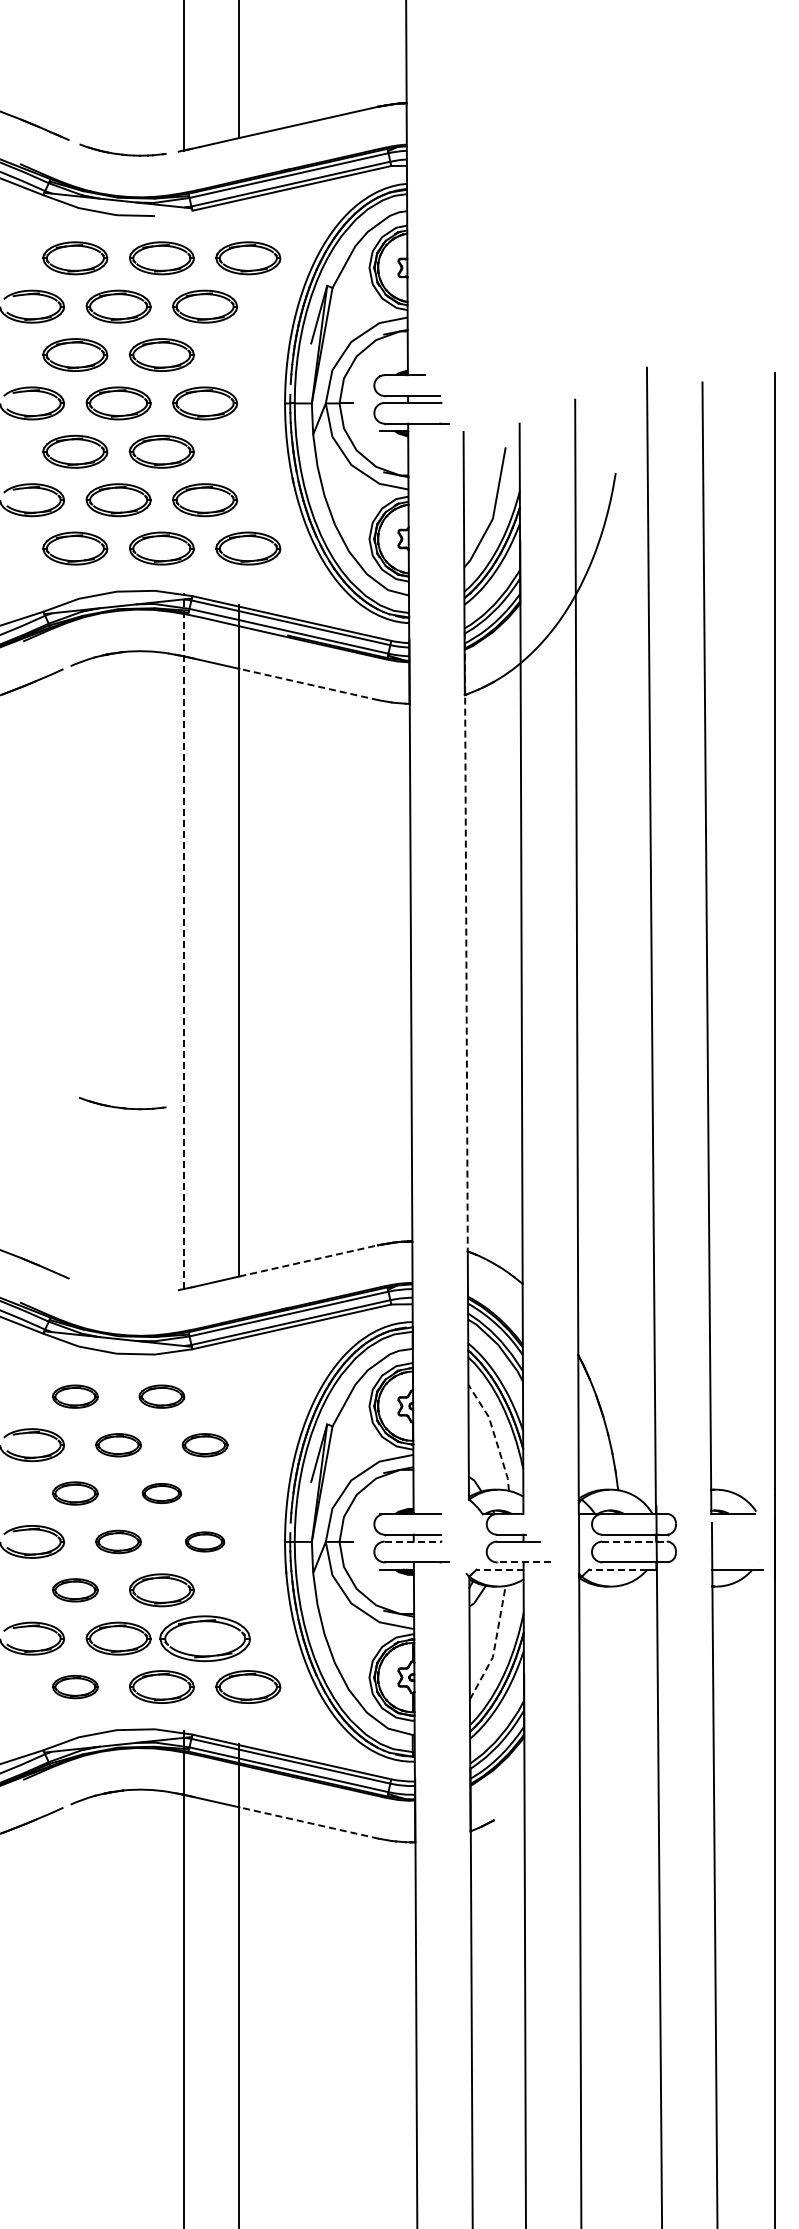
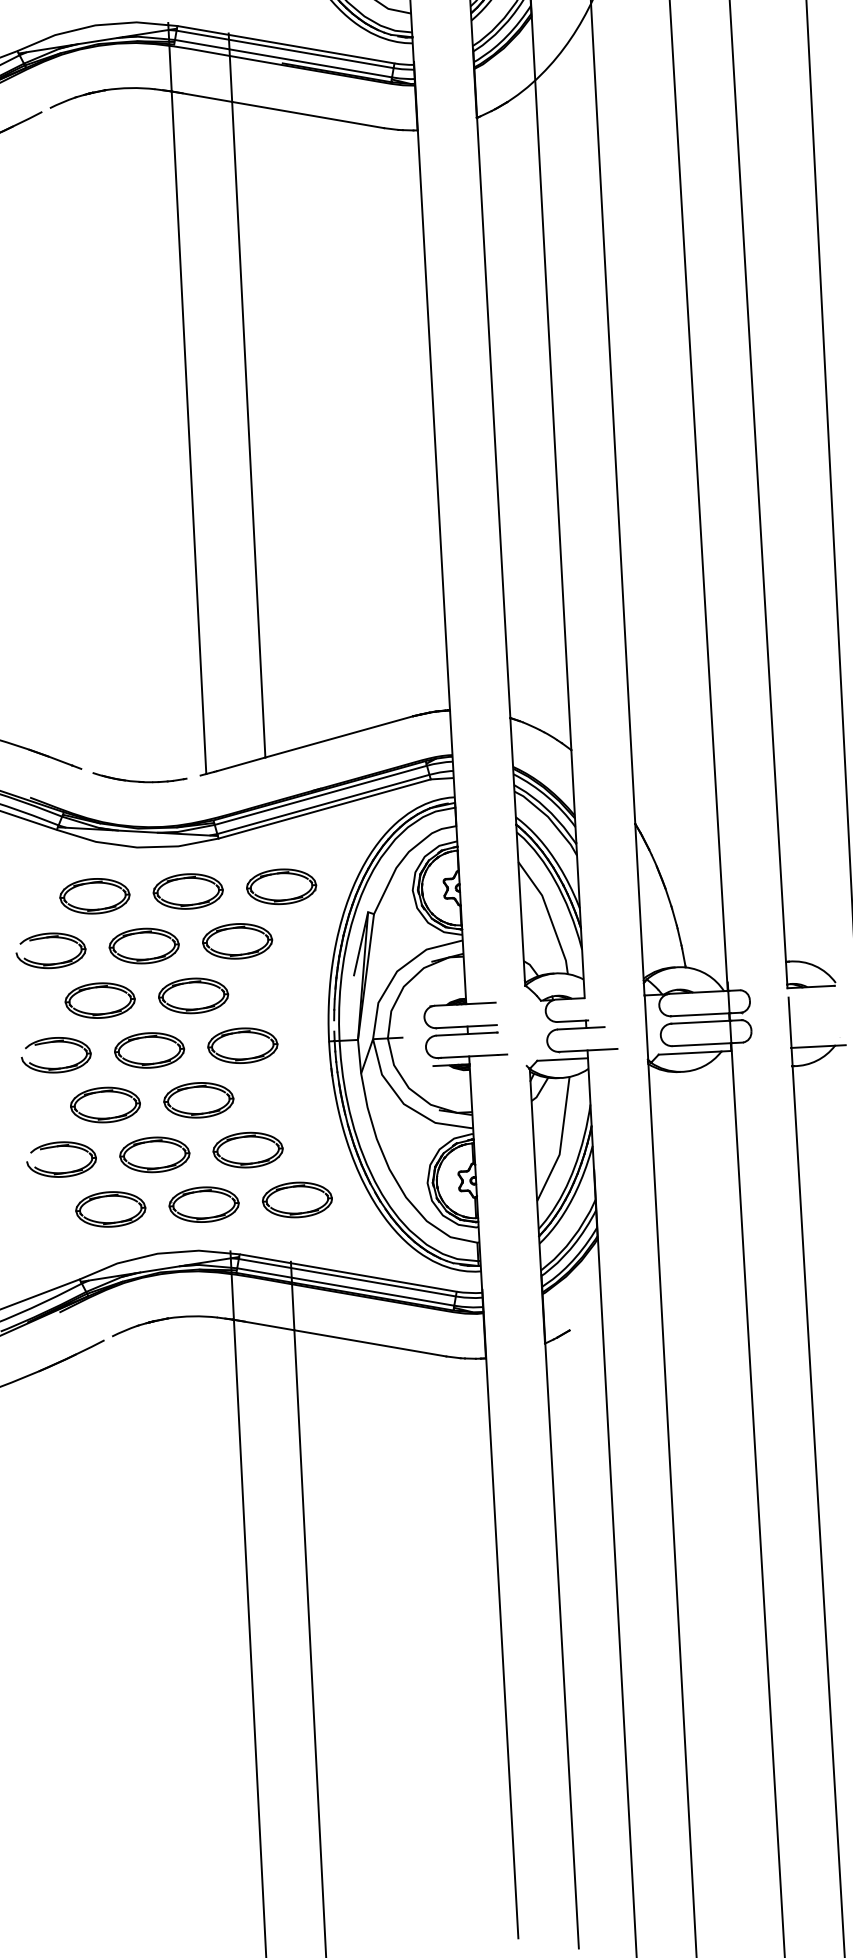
line: (308, 684) -> (307, 115), dashed -> solid
line: (184, 940) -> (187, 398), dashed -> solid
line: (466, 942) -> (492, 384), dashed -> solid
part: (122, 1103) -> (139, 776), moved
line: (309, 1260) -> (340, 736), dashed -> solid
part: (75, 1396) -> (95, 895), size x1.43
part: (161, 1396) -> (187, 891), size x1.43
part: (248, 1396) -> (281, 886), added
line: (494, 1434) -> (549, 914), dashed -> solid
part: (118, 1445) -> (144, 946), size x1.43
part: (204, 1445) -> (236, 941), size x1.43
part: (75, 1493) -> (100, 1000), size x1.43
part: (161, 1493) -> (193, 995), size x1.67
part: (118, 1541) -> (149, 1050), size x1.43
part: (204, 1541) -> (242, 1045), size x1.67
line: (413, 1541) -> (467, 1033), dashed -> solid
line: (635, 1541) -> (707, 1021), dashed -> solid
line: (523, 1562) -> (587, 1050), dashed -> solid
line: (499, 1569) -> (561, 1059), dashed -> solid
line: (617, 1569) -> (689, 1052), dashed -> solid
part: (75, 1590) -> (105, 1105), size x1.43
part: (204, 1638) -> (247, 1149), size x0.71
line: (494, 1646) -> (560, 1142), dashed -> solid
part: (75, 1686) -> (110, 1208), size x1.43
line: (308, 1822) -> (369, 1342), dashed -> solid

